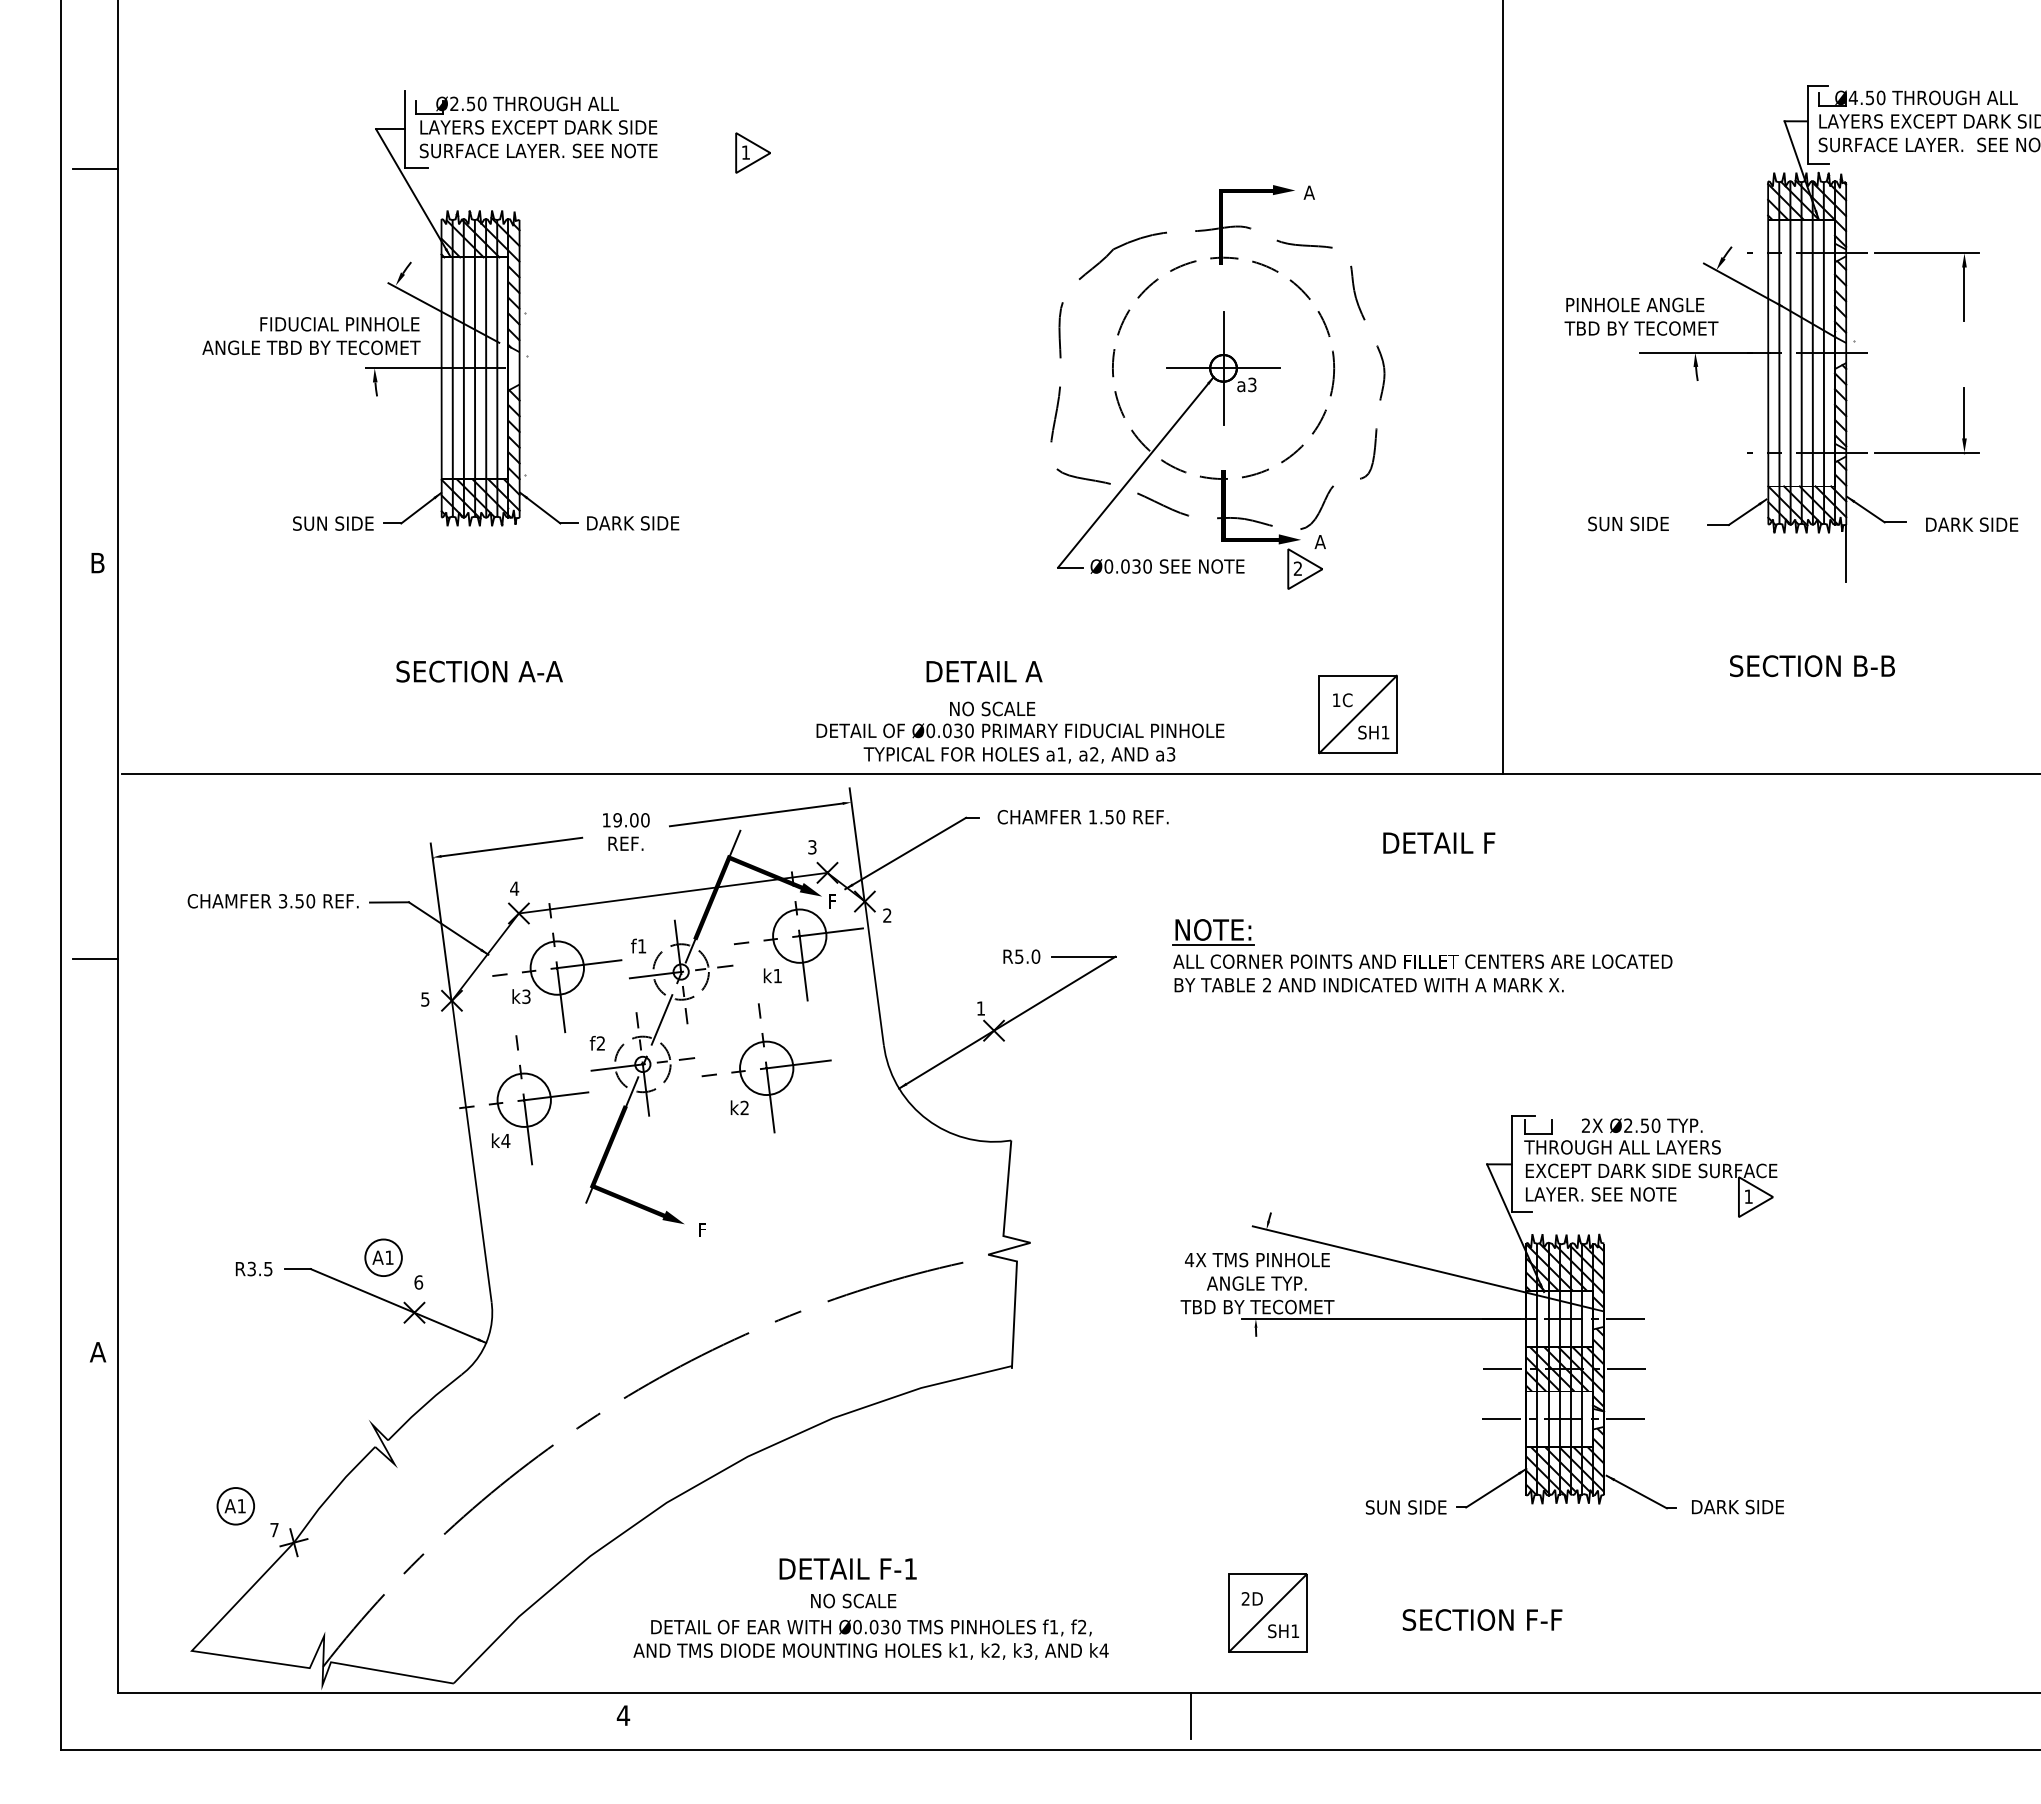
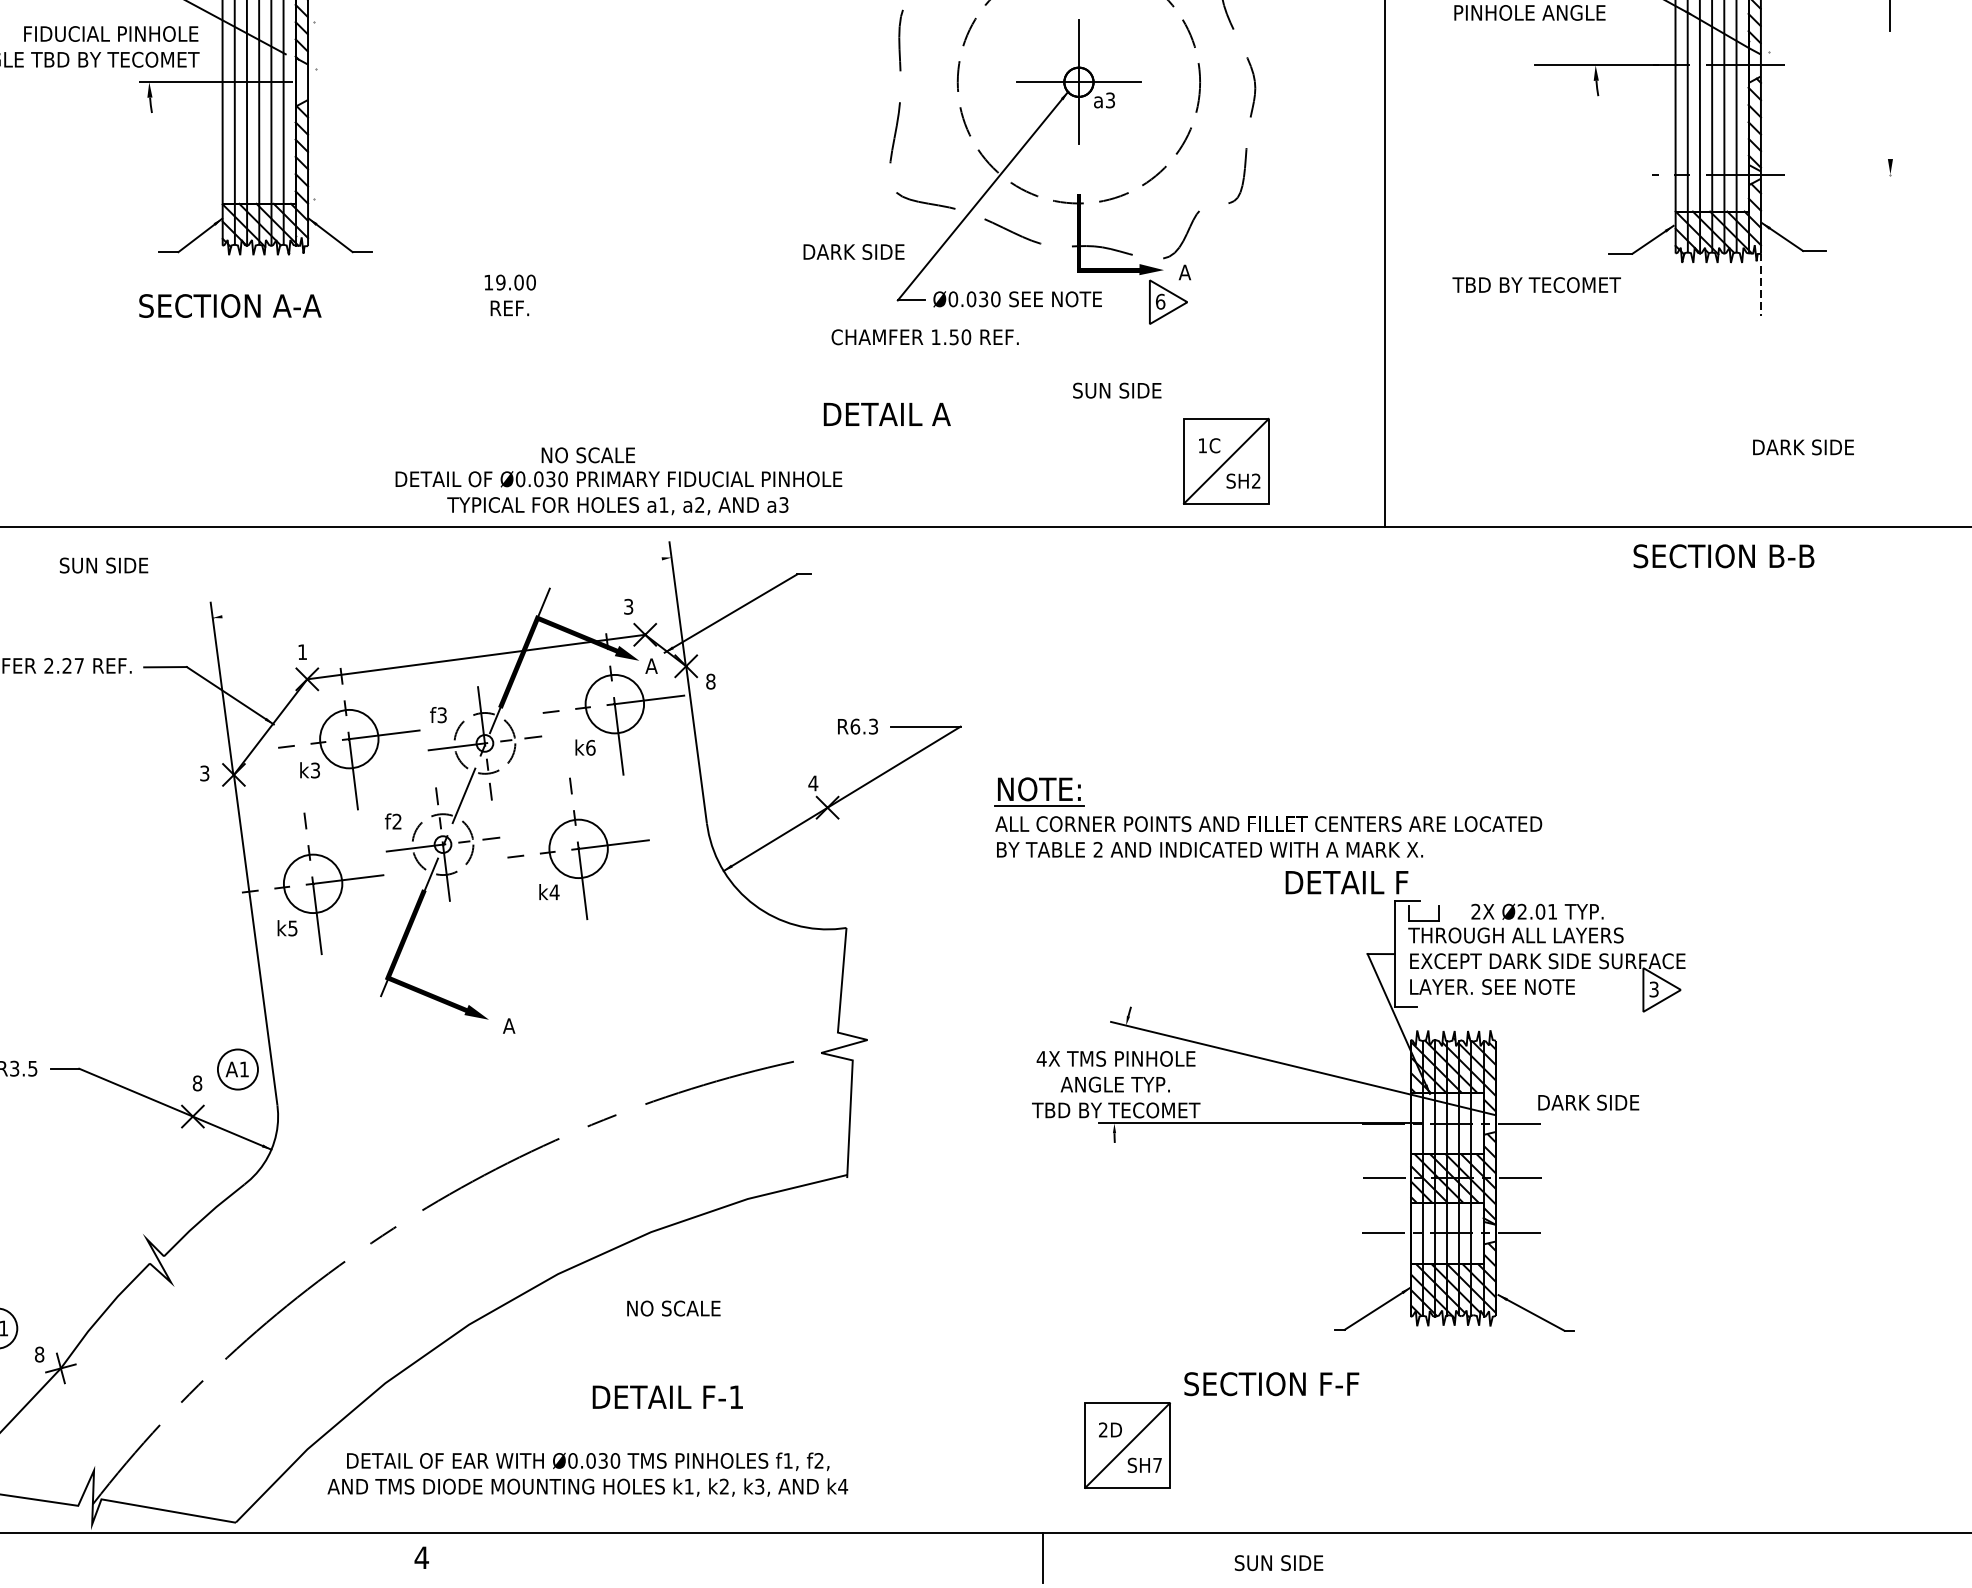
text: (1641, 328) -> (1536, 285), moved
line: (1964, 412) -> (1890, 130), removed
line: (1926, 452) -> (1848, 174), removed
text: (333, 523) -> (104, 565), moved
text: (633, 523) -> (854, 252), moved
text: (1628, 523) -> (1117, 390), moved
text: (1972, 524) -> (1803, 447), moved
line: (1846, 553) -> (1761, 285), solid -> dashed
text: (1297, 568) -> (1159, 301), 2 -> 6
text: (1812, 666) -> (1724, 556), moved
text: (479, 671) -> (230, 305), moved
text: (984, 671) -> (887, 414), moved
text: (1020, 732) -> (618, 481), moved
text: (1385, 732) -> (1256, 481), SH1 -> SH2
line: (755, 814) -> (566, 570), removed
text: (1082, 817) -> (924, 337), moved
text: (626, 831) -> (510, 294), moved
text: (1439, 842) -> (1347, 881), moved
line: (511, 846) -> (299, 605), removed
text: (514, 888) -> (302, 651), 4 -> 1
text: (297, 901) -> (64, 666), 3.50 -> 2.27
text: (832, 901) -> (650, 666), F -> A
text: (887, 915) -> (710, 681), 2 -> 8
text: (642, 946) -> (442, 715), f1 -> f3
part: (1422, 955) -> (1268, 817), moved
text: (1027, 956) -> (864, 726), R5.0 -> R6.3
text: (777, 975) -> (590, 747), k1 -> k6
text: (425, 998) -> (204, 772), 5 -> 3
text: (980, 1008) -> (812, 783), 1 -> 4
text: (744, 1107) -> (554, 891), k2 -> k4
text: (1650, 1125) -> (1546, 911), Ø2.50 -> Ø2.01
text: (505, 1141) -> (292, 929), k4 -> k5
text: (1748, 1196) -> (1653, 989), 1 -> 3
text: (702, 1230) -> (508, 1026), F -> A
part: (383, 1257) -> (237, 1069), moved
text: (418, 1282) -> (197, 1083), 6 -> 8
text: (1738, 1506) -> (1589, 1102), moved
text: (1406, 1507) -> (1279, 1563), moved
text: (274, 1529) -> (39, 1353), 7 -> 8
text: (853, 1600) -> (673, 1307), moved
text: (1482, 1619) -> (1271, 1383), moved
text: (1295, 1630) -> (1157, 1464), SH1 -> SH7
text: (870, 1639) -> (587, 1474), moved

